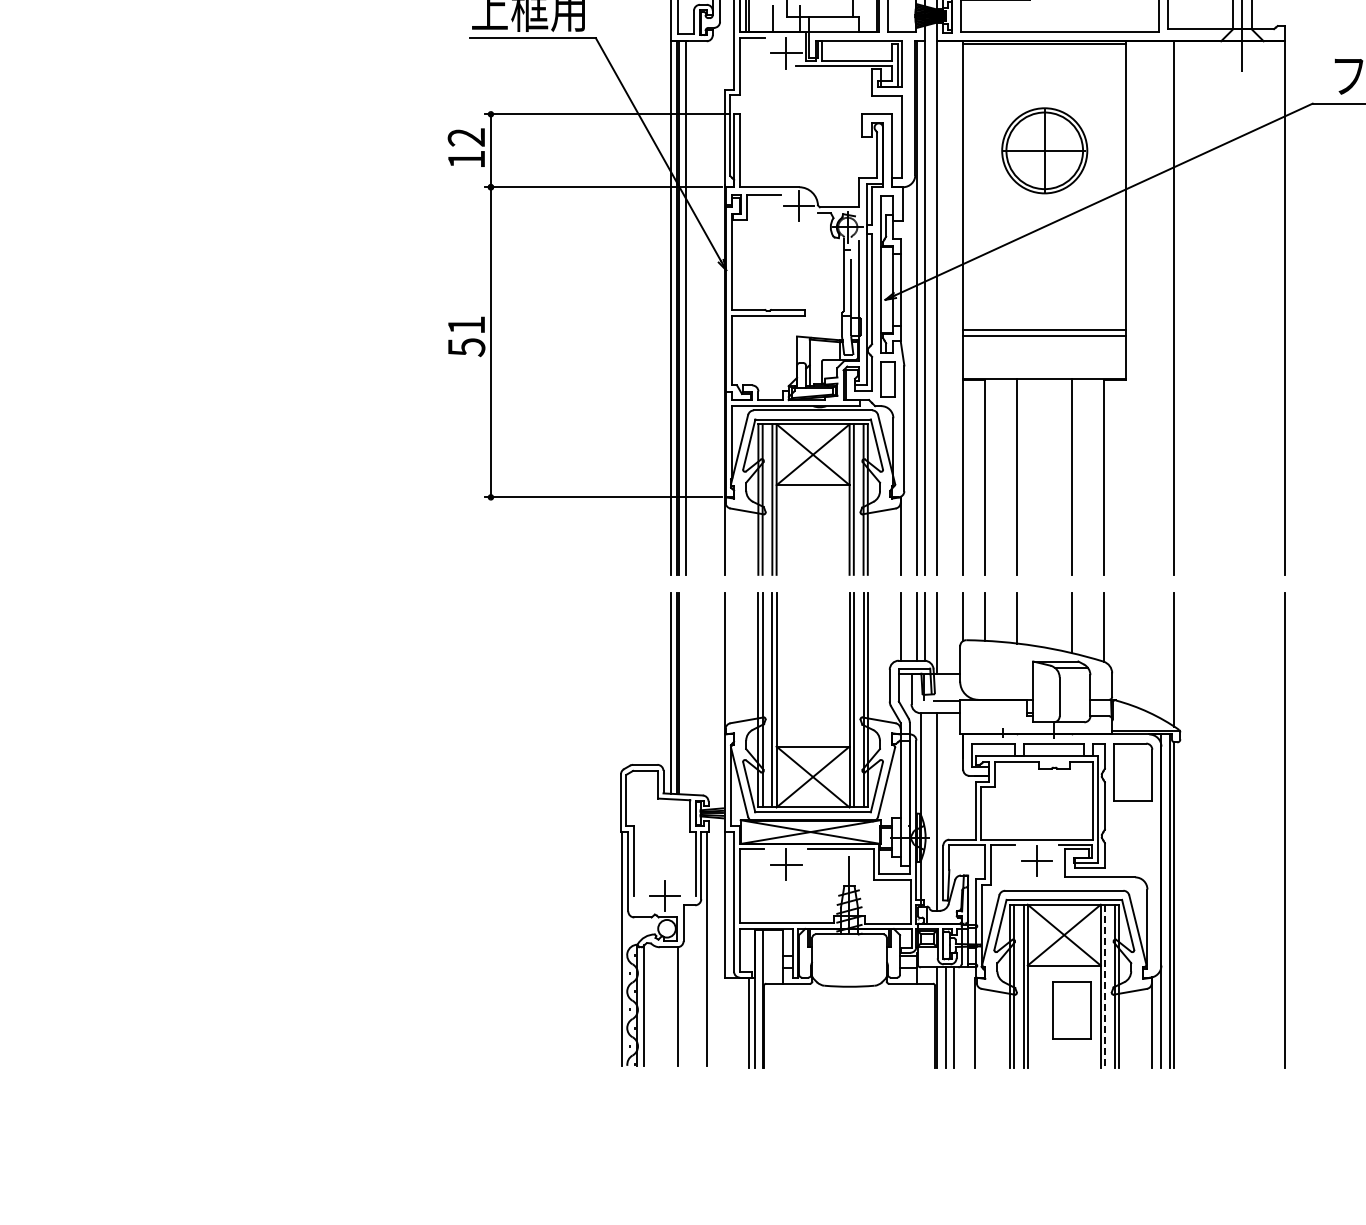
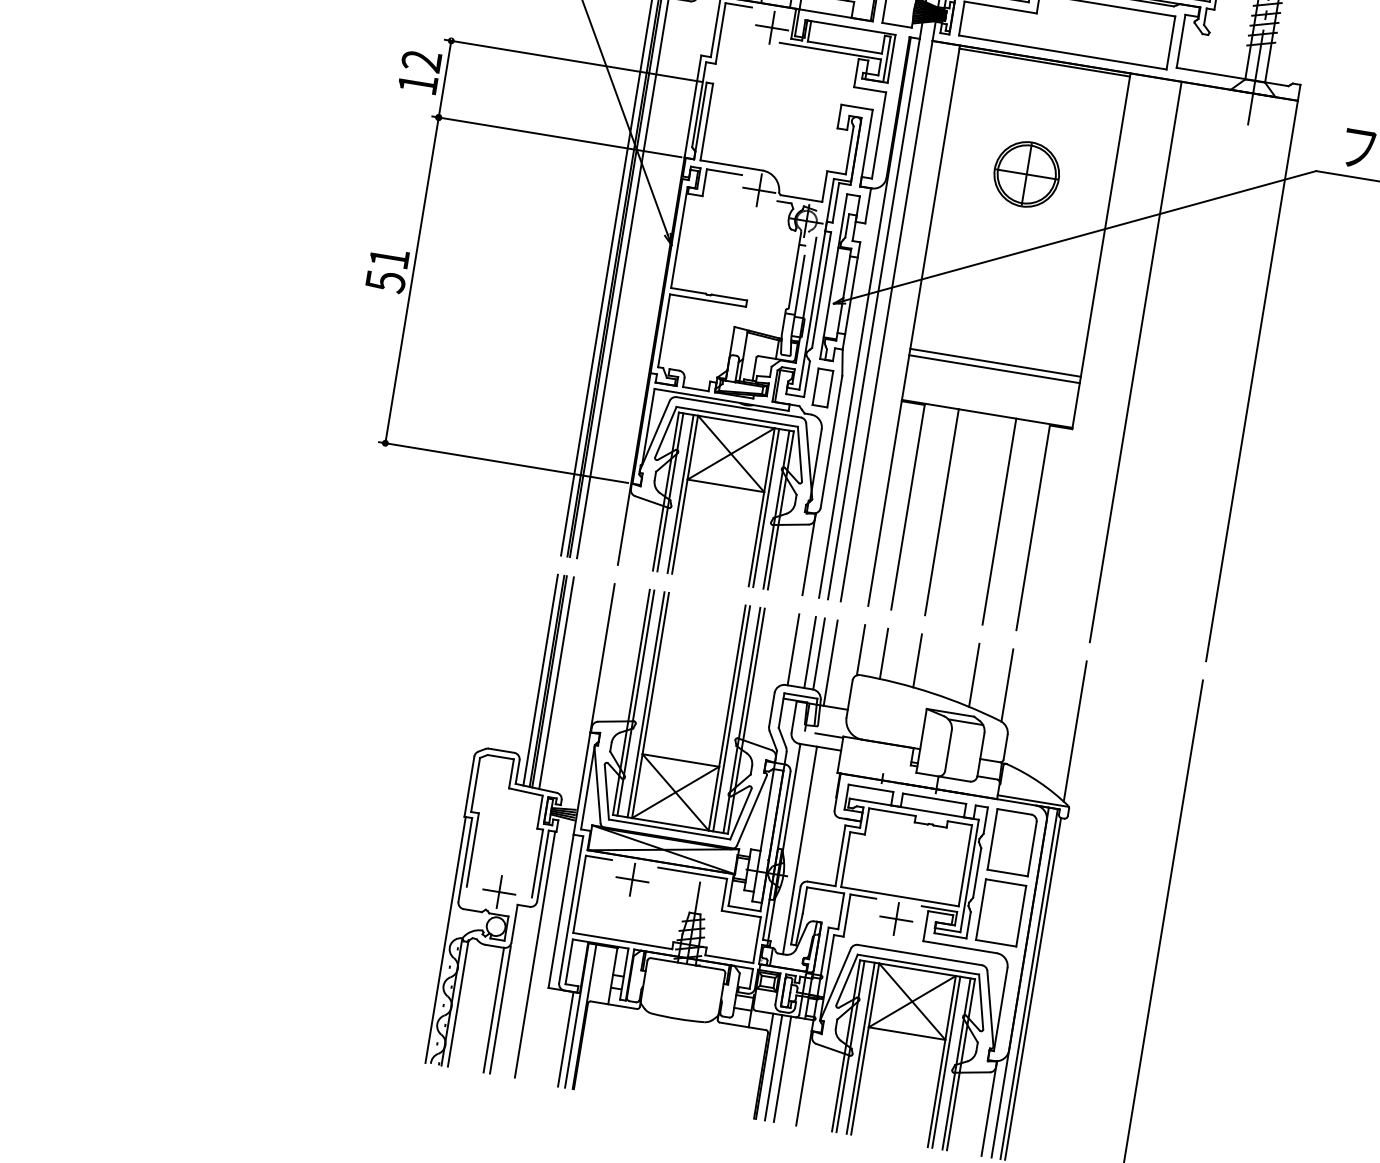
part: (1044, 150) -> (1026, 174), size x0.71
line: (686, 693) -> (557, 682), added
line: (1105, 986) -> (946, 1062), dashed -> solid
line: (683, 1004) -> (500, 1009), added
part: (1071, 1010) -> (1000, 912), moved

